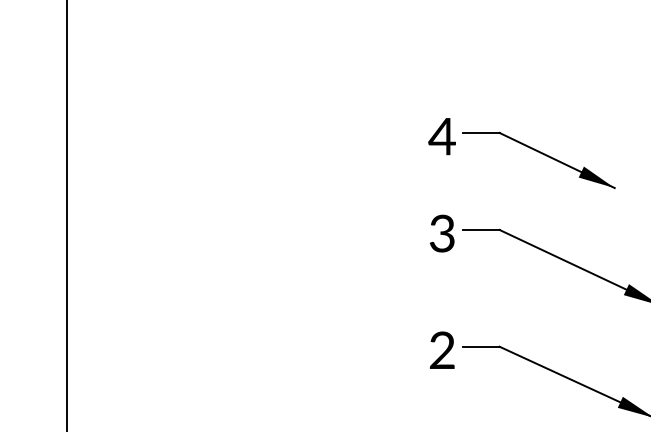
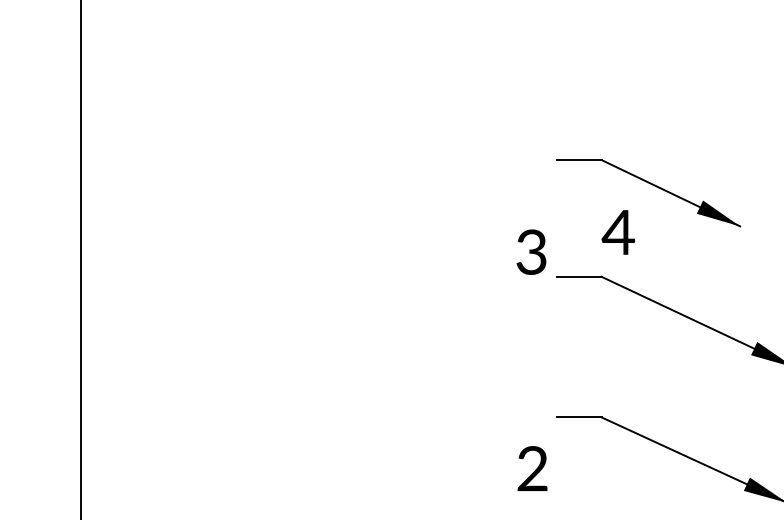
text: (441, 136) -> (617, 232), moved
text: (442, 233) -> (531, 251), moved
text: (442, 350) -> (532, 468), moved

